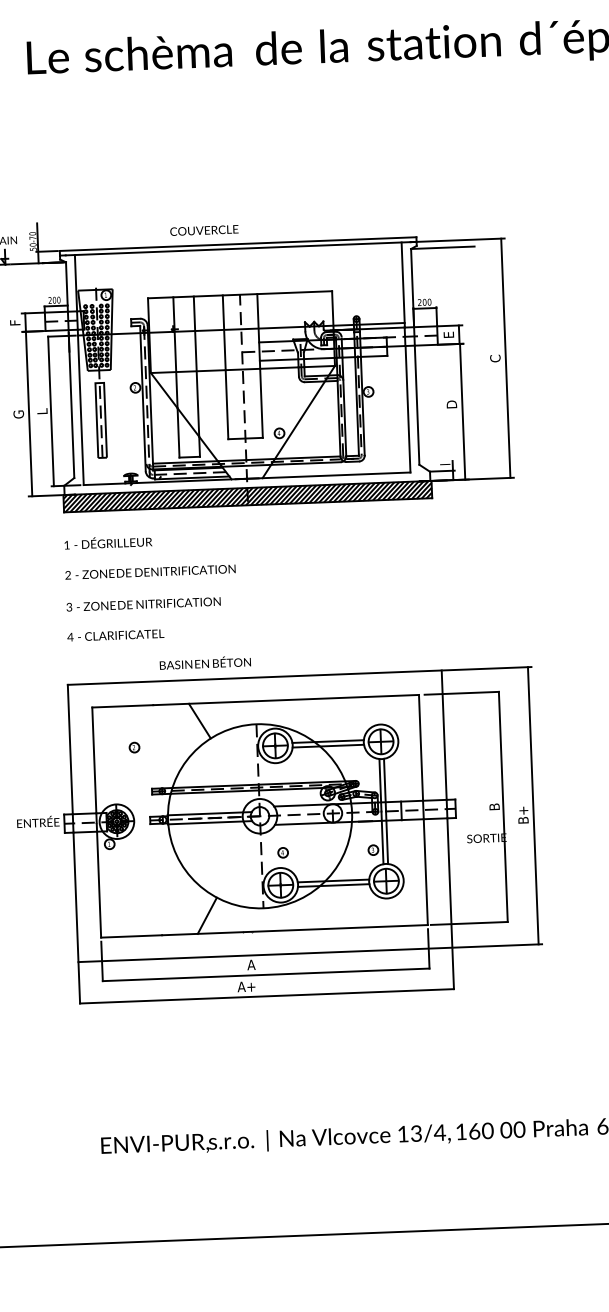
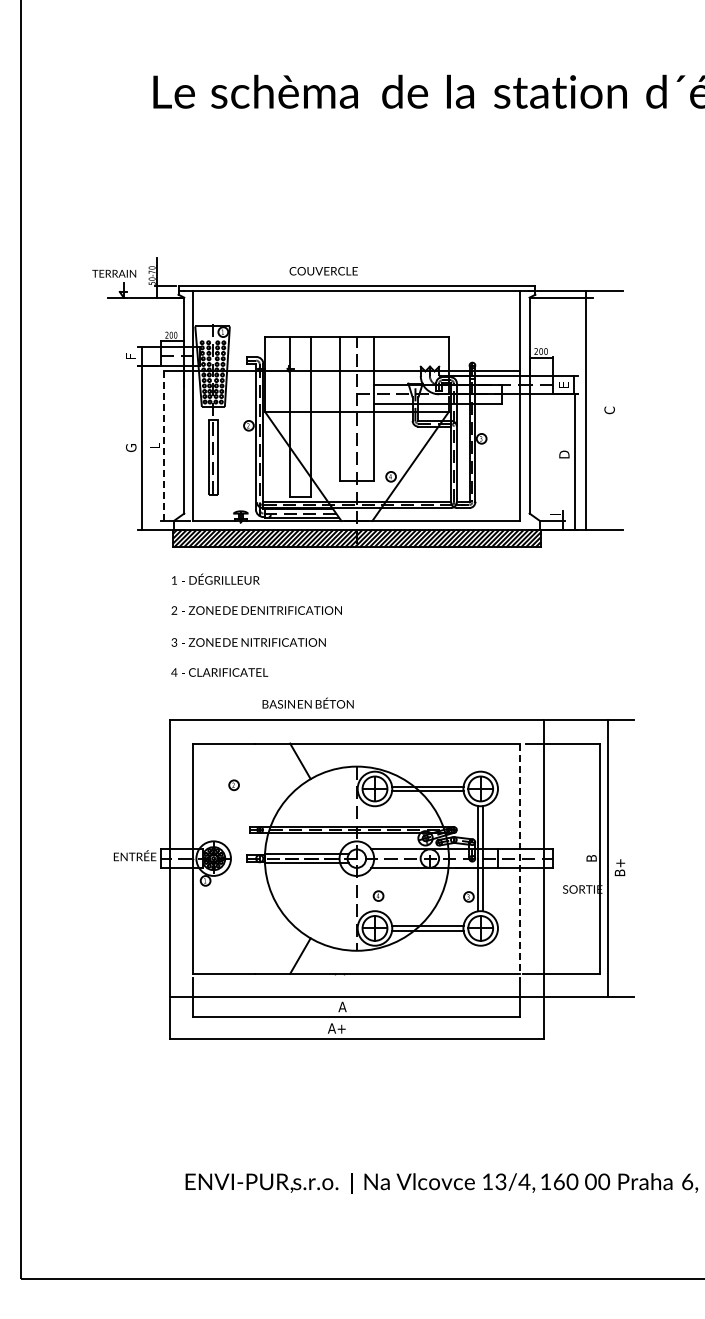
line: (506, 358) -> (586, 410), moved
line: (50, 411) -> (163, 446), solid -> dashed
line: (533, 805) -> (608, 858), moved
line: (423, 810) -> (520, 859), solid -> dashed

